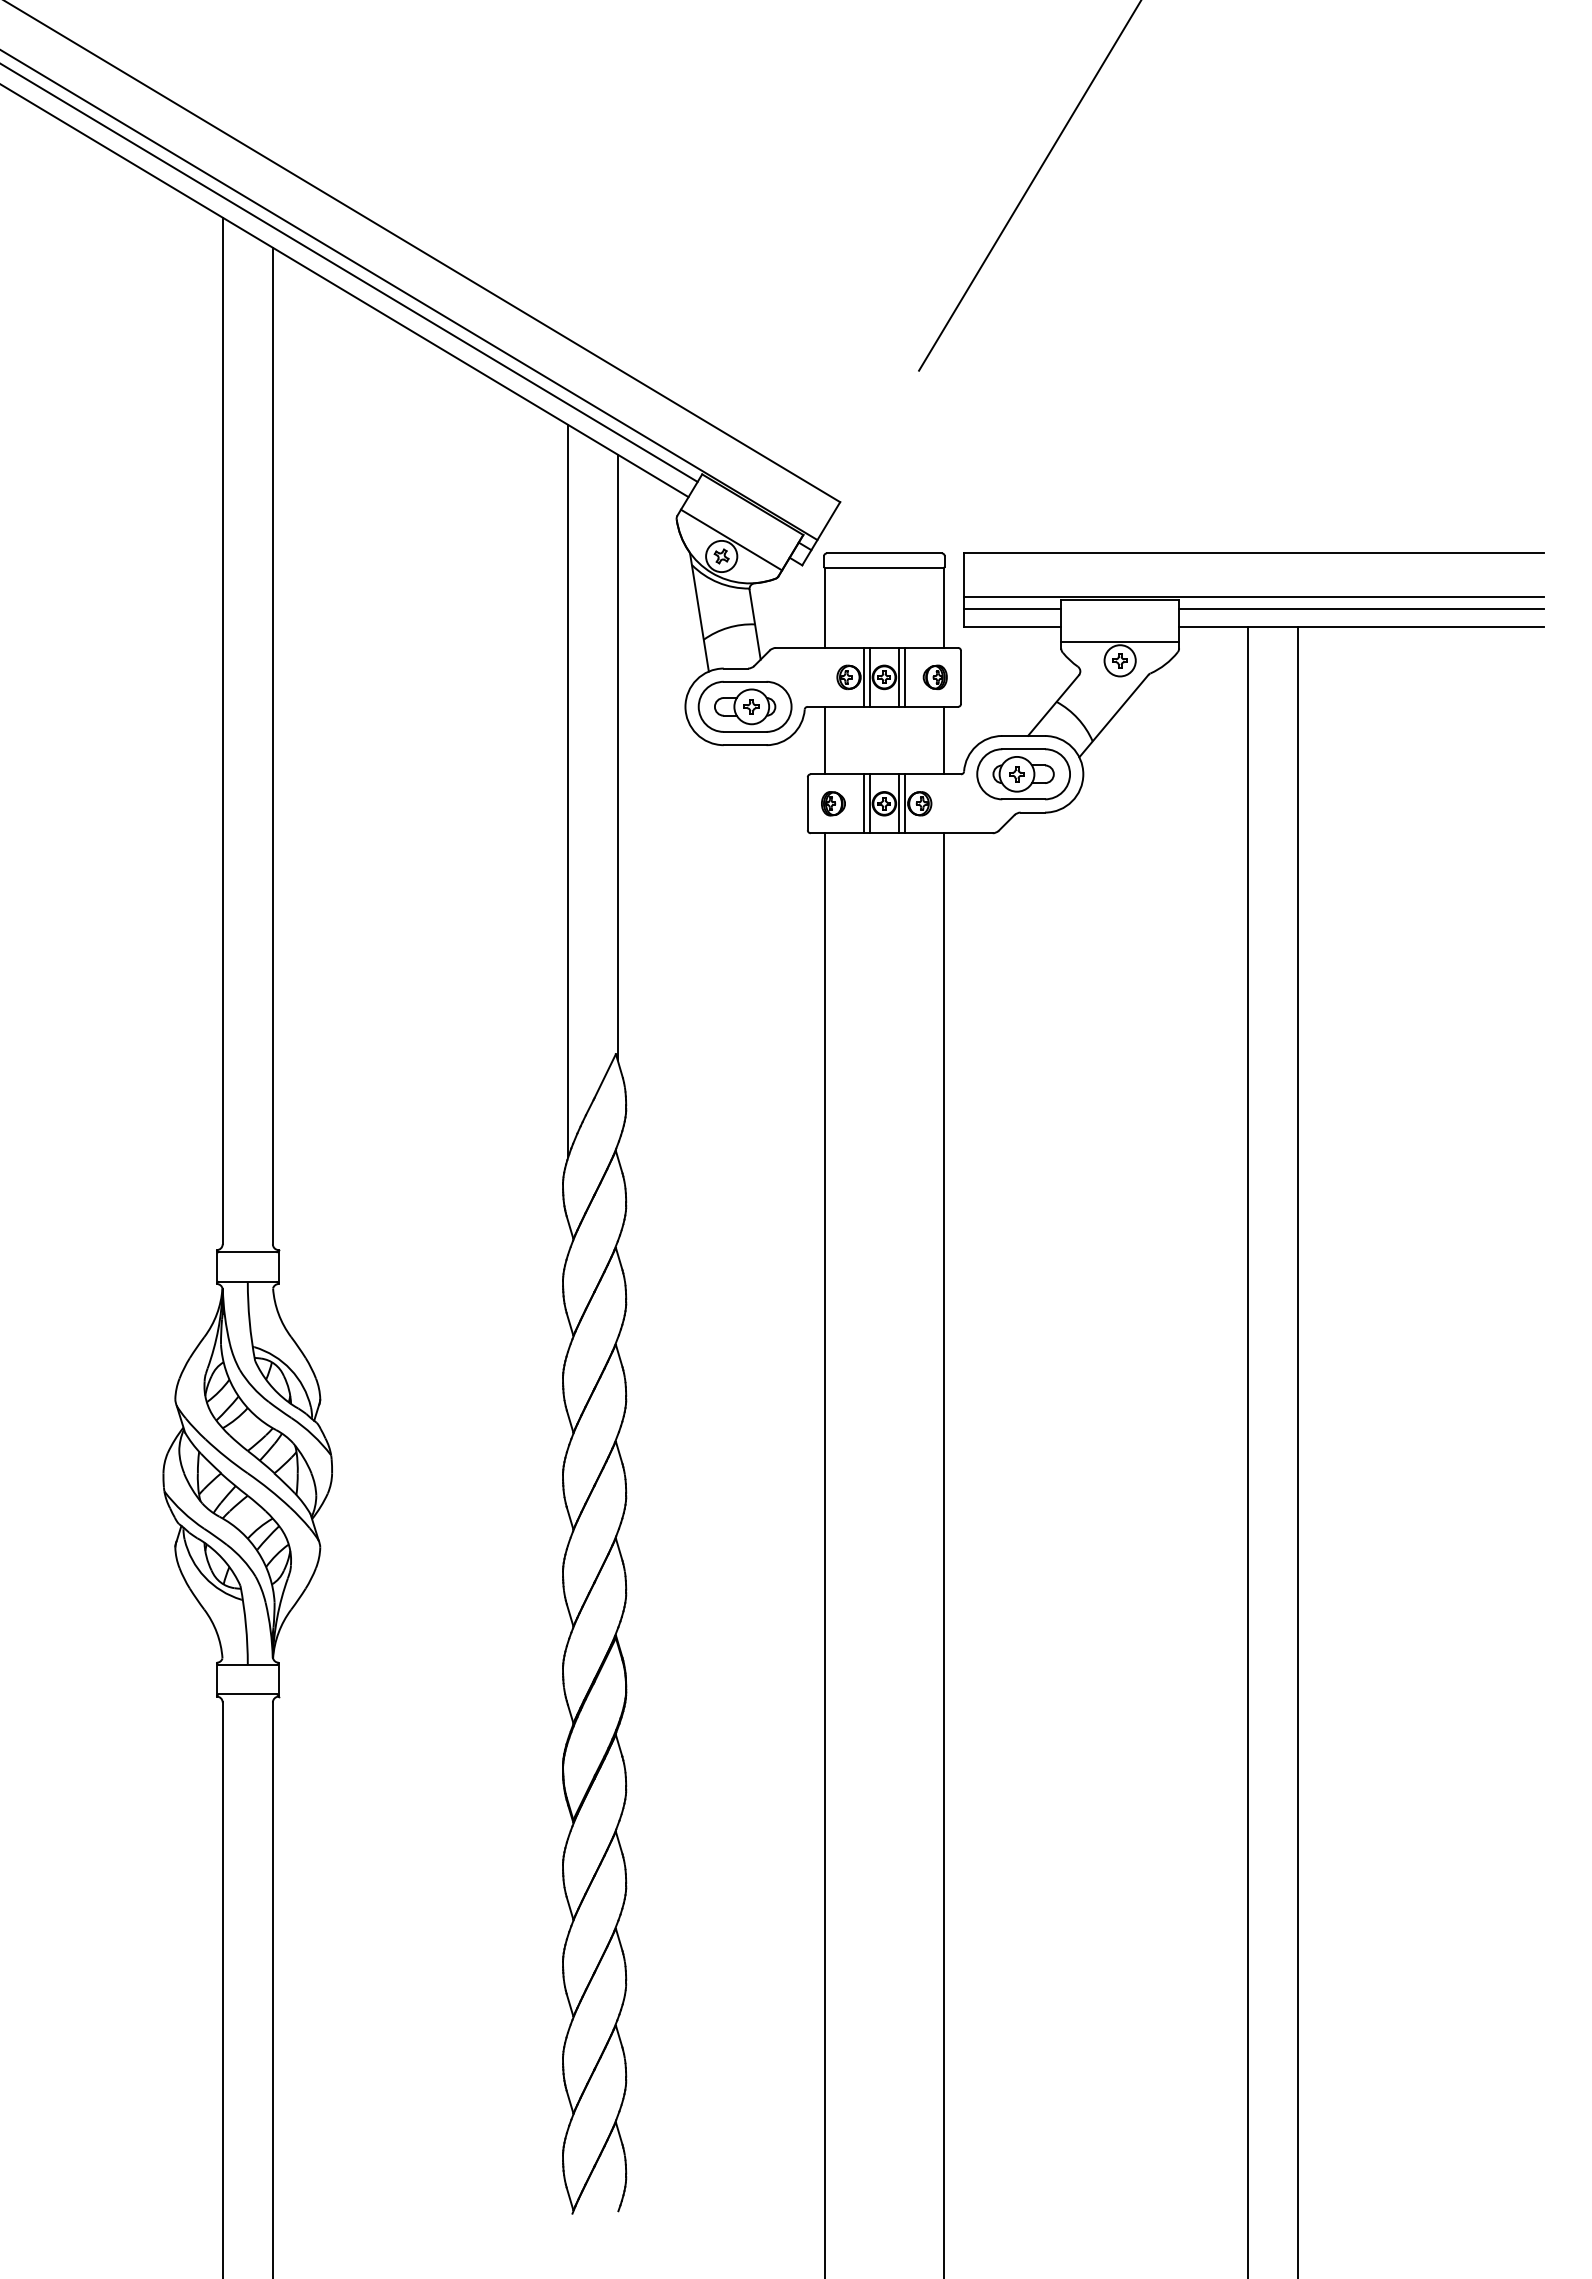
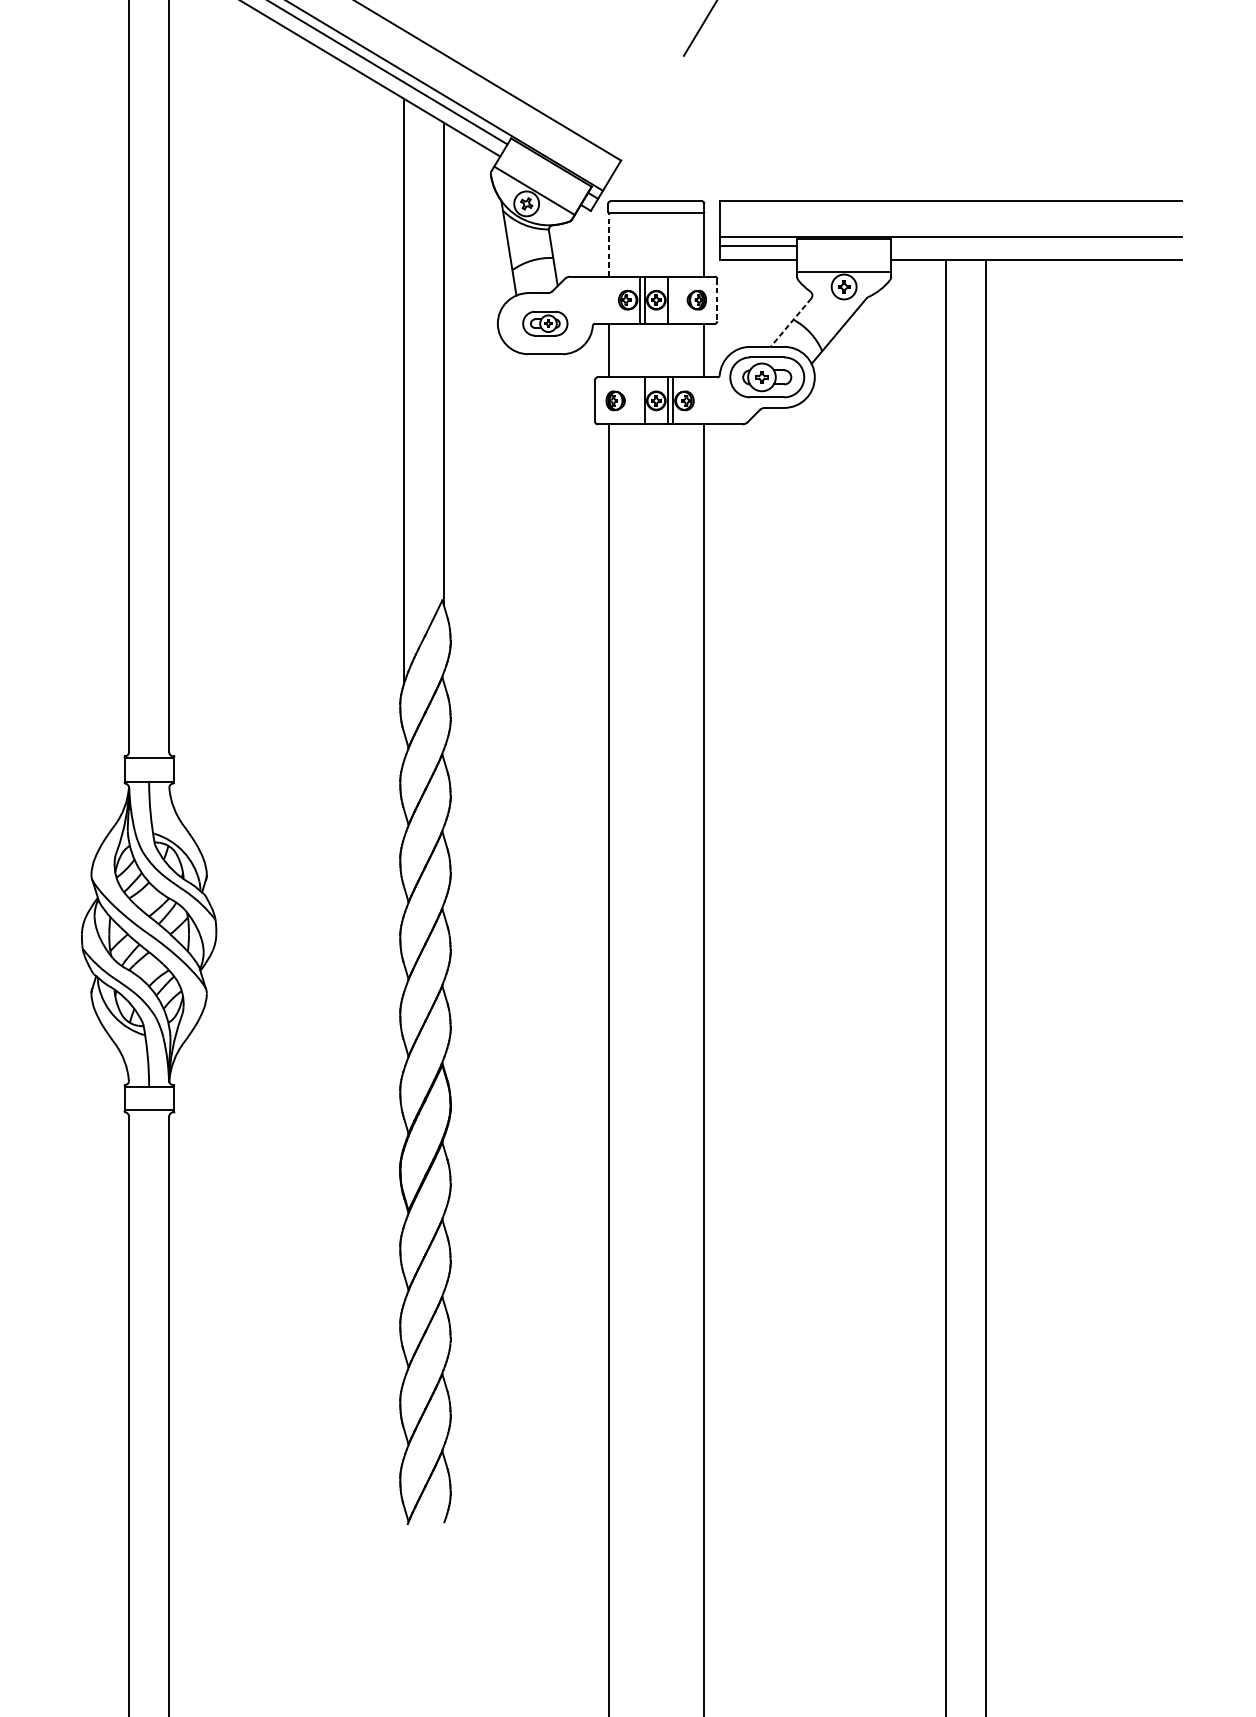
line: (824, 608) -> (608, 245), solid -> dashed
line: (1361, 609) -> (1036, 246), removed
line: (904, 676) -> (672, 299), removed
line: (961, 677) -> (717, 300), solid -> dashed
line: (1053, 705) -> (791, 322), solid -> dashed
part: (744, 706) -> (544, 323), size x0.6
line: (863, 803) -> (639, 400), removed

